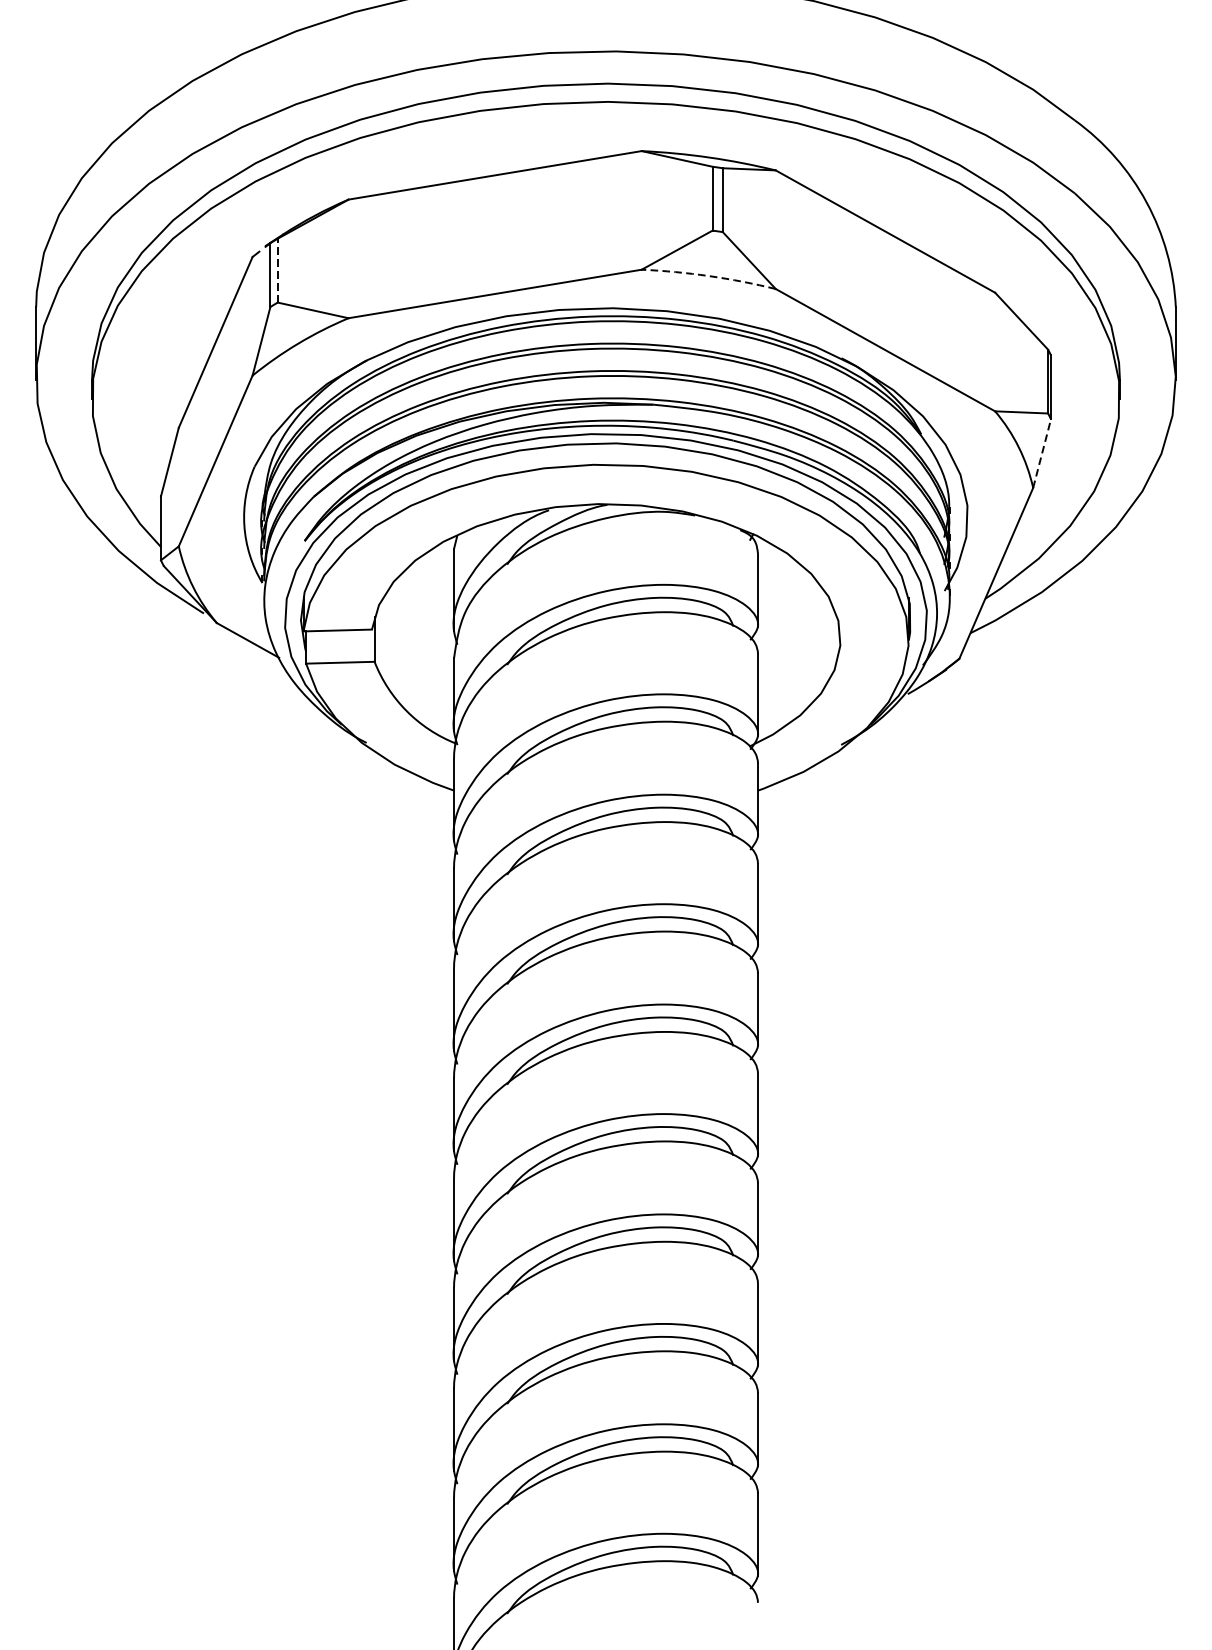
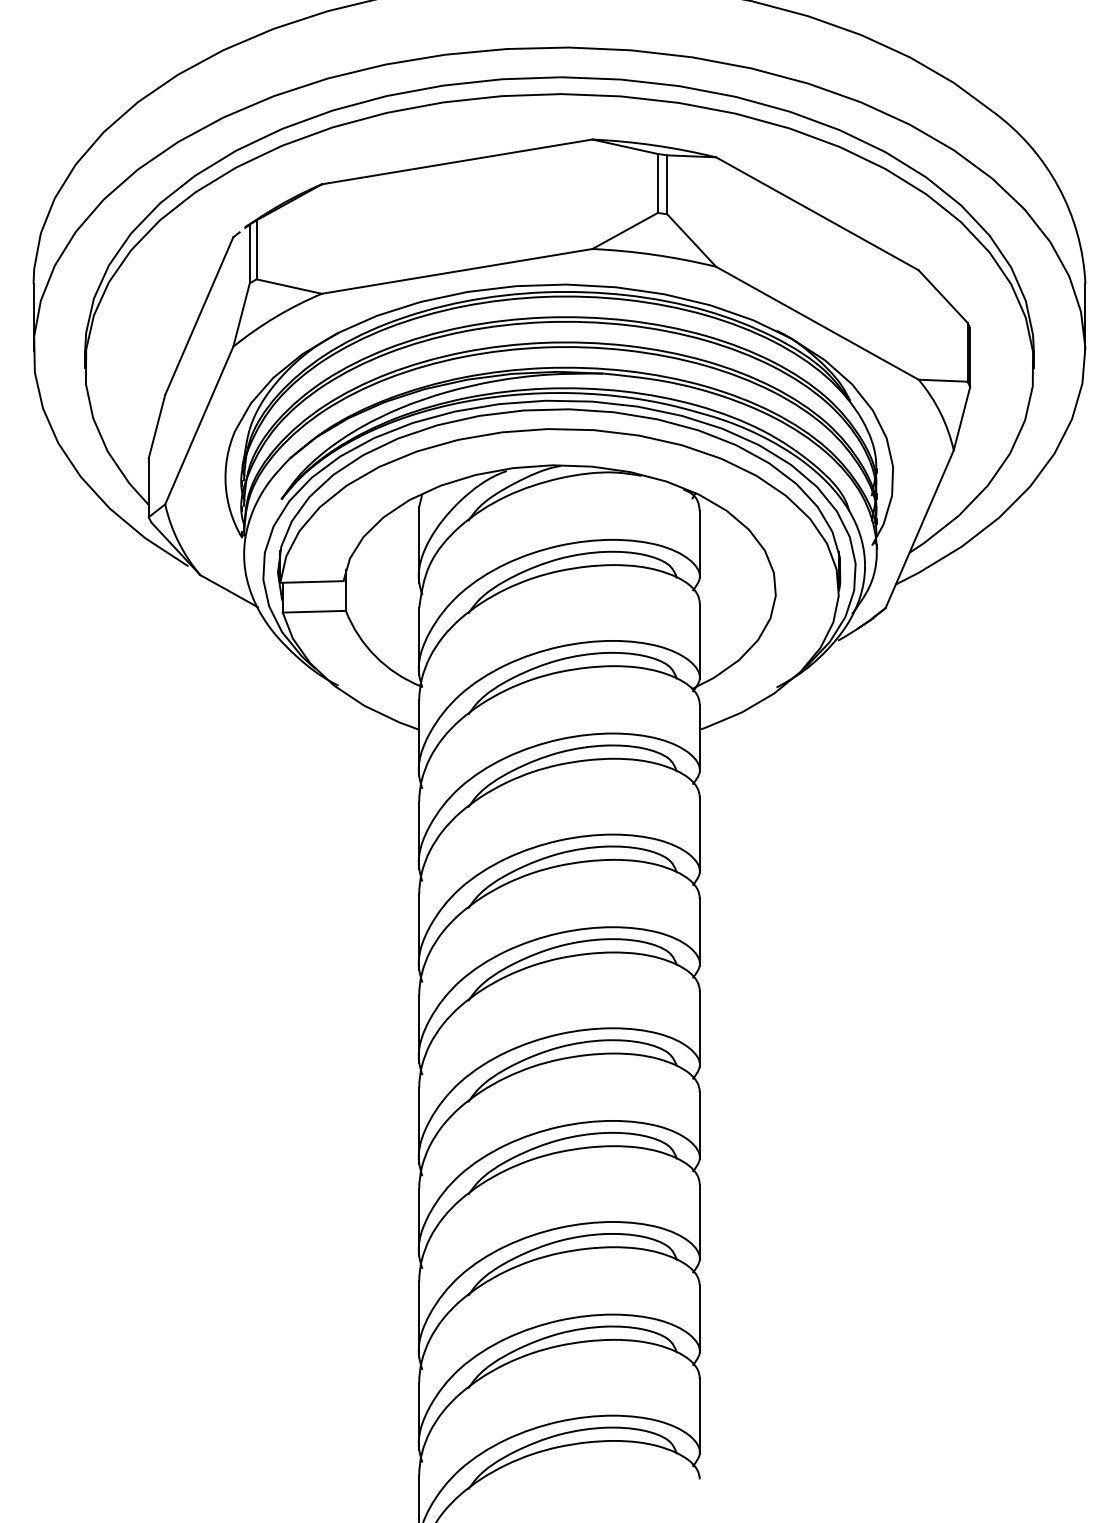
line: (277, 270) -> (256, 249), dashed -> solid
arc: (708, 275) -> (654, 254), dashed -> solid
line: (1041, 453) -> (961, 418), dashed -> solid

